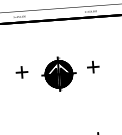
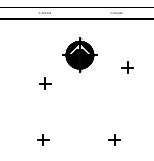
part: (93, 67) -> (127, 67), moved
part: (22, 72) -> (45, 83), moved
part: (58, 73) -> (79, 54), moved

